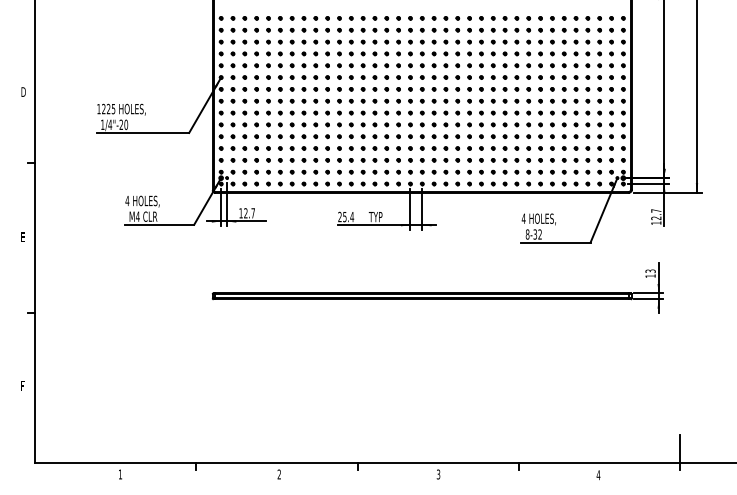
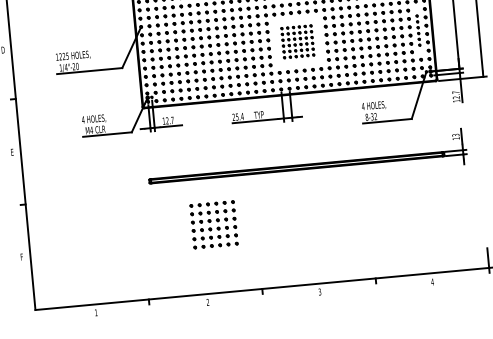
part: (439, 118) -> (297, 41), size x0.7
part: (611, 118) -> (418, 30), size x0.7
part: (297, 365) -> (213, 224), added

